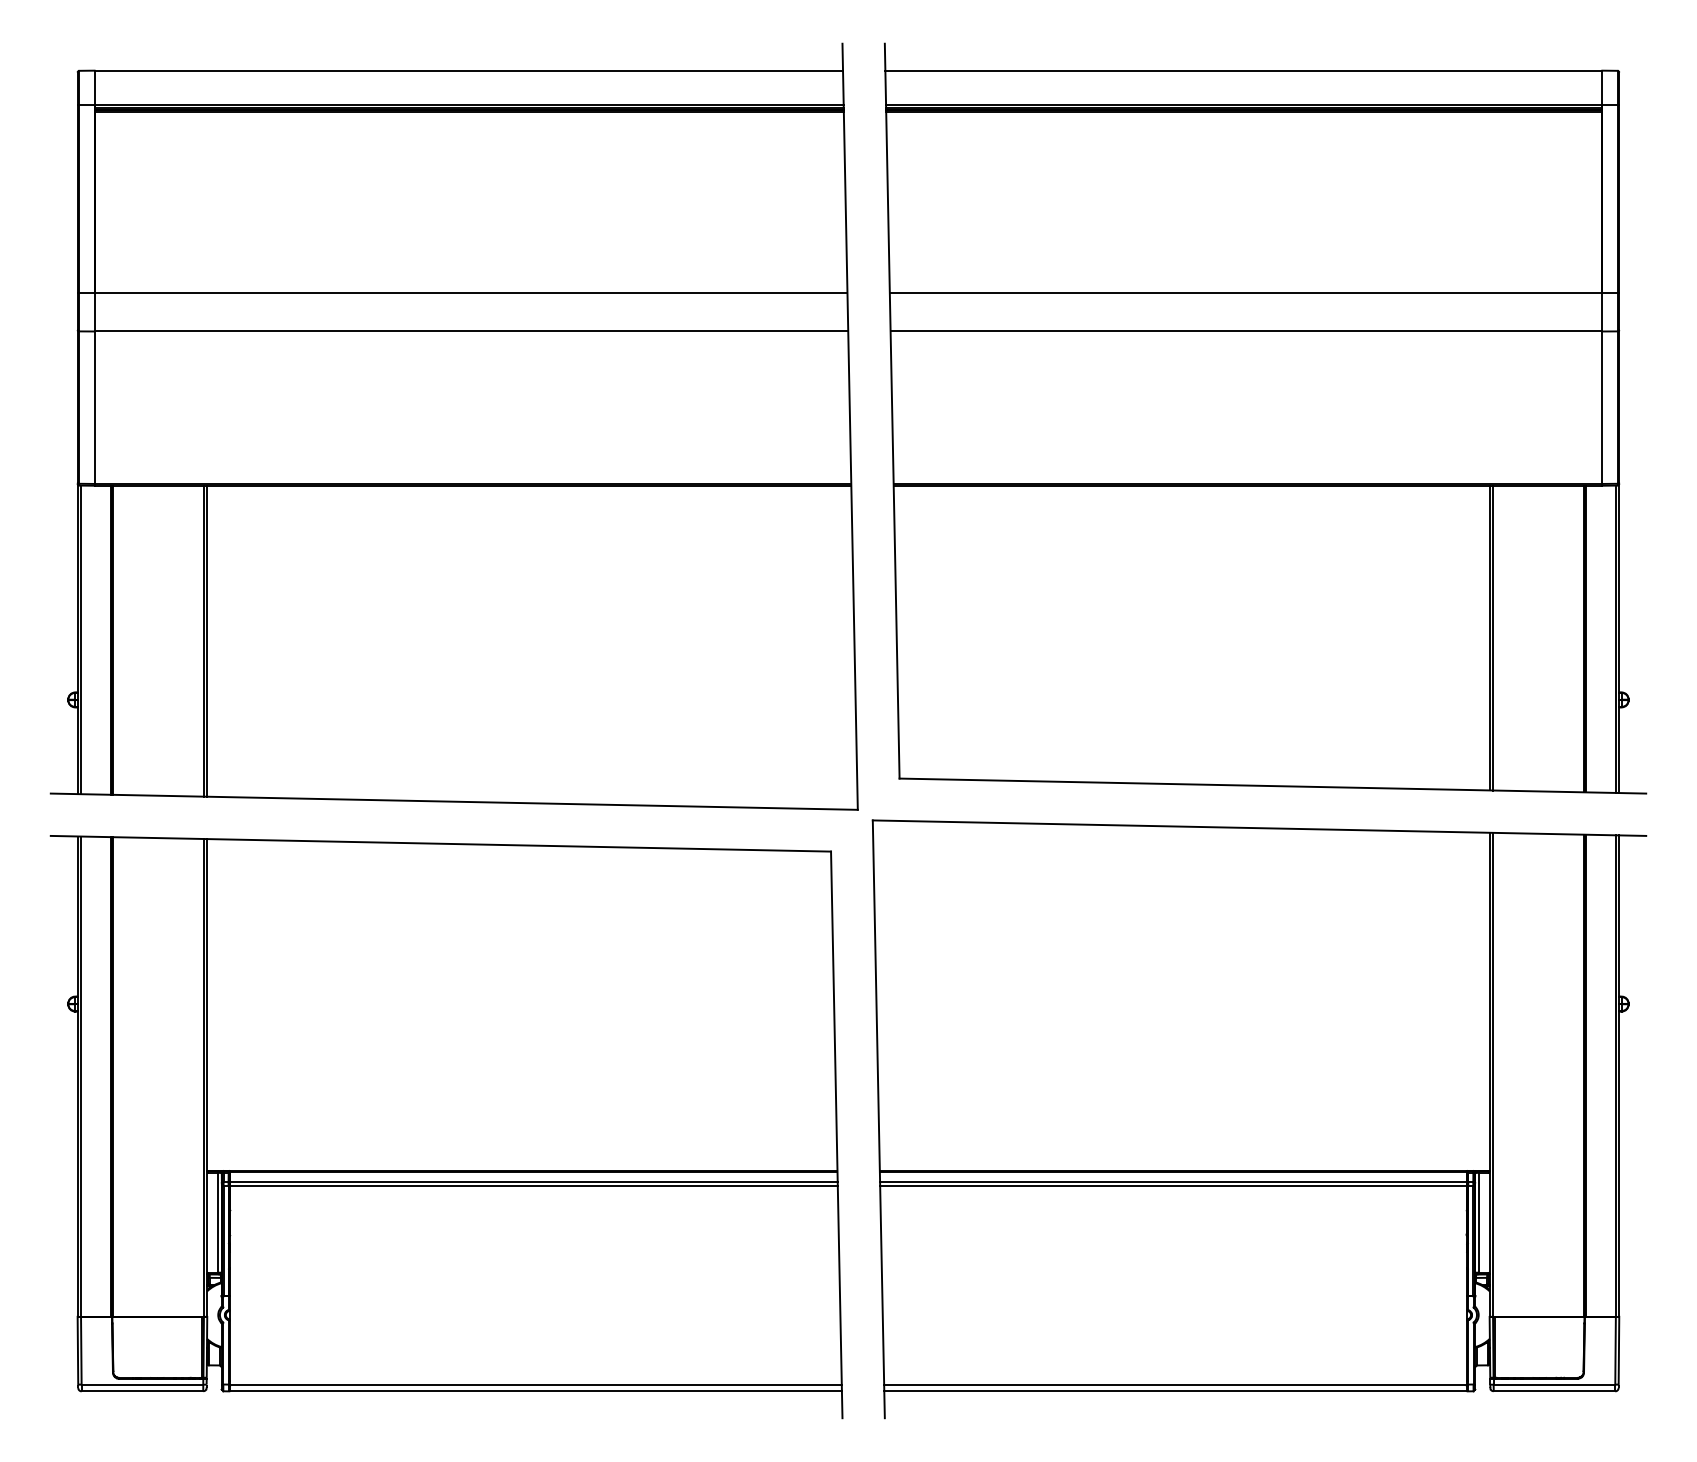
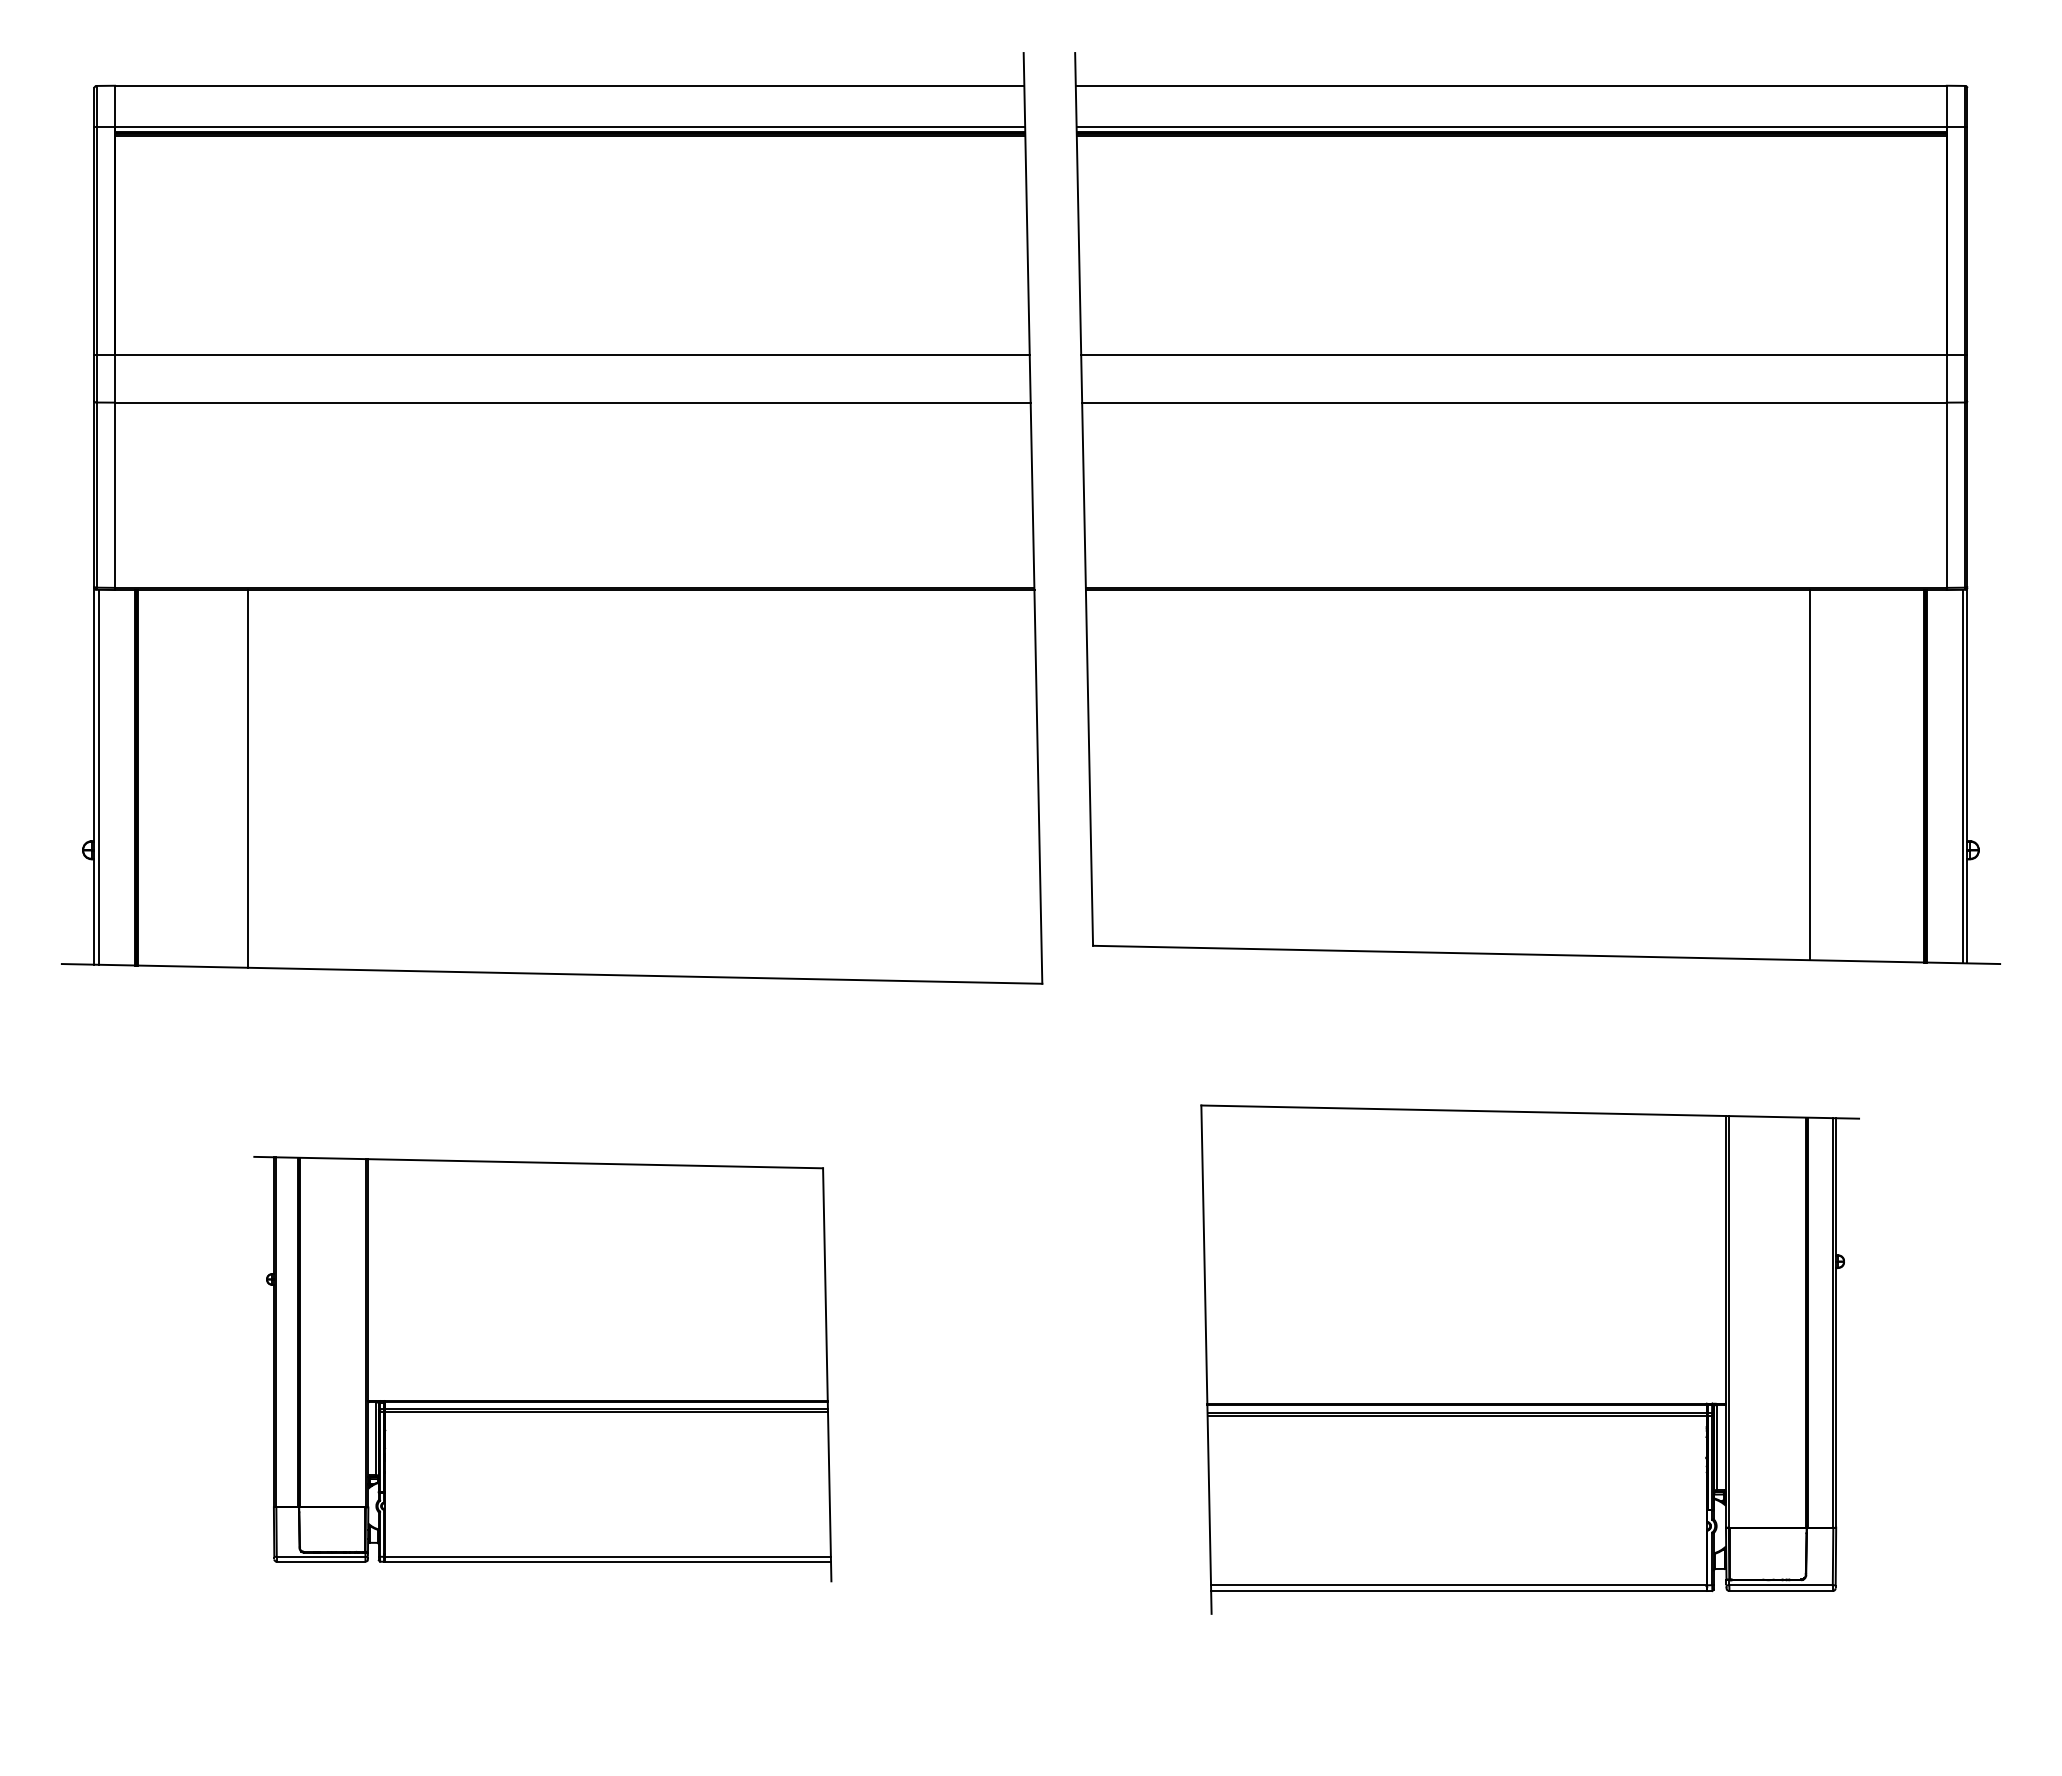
line: (1493, 638) -> (1814, 775), removed
line: (206, 640) -> (251, 778), removed
part: (1258, 1119) -> (1529, 1359), size x0.7
part: (446, 1126) -> (542, 1368), size x0.6

